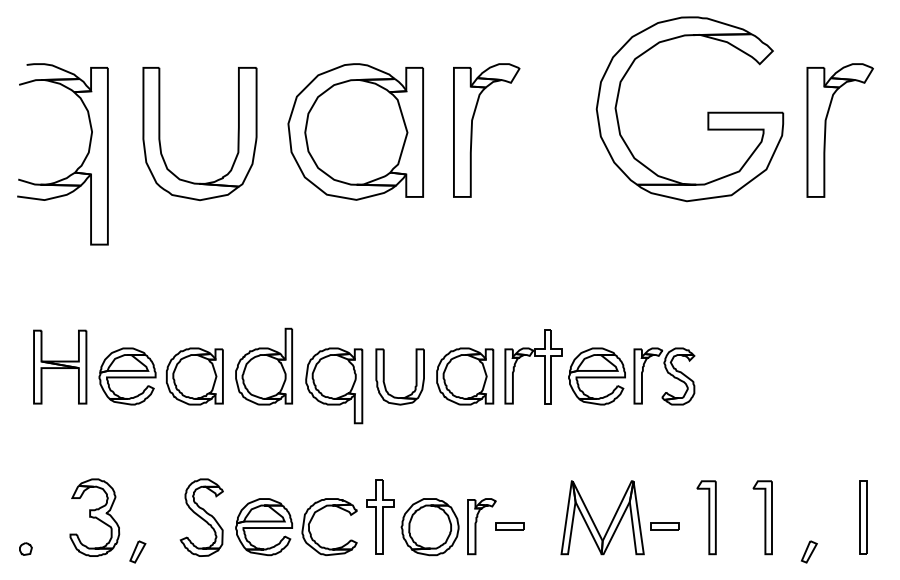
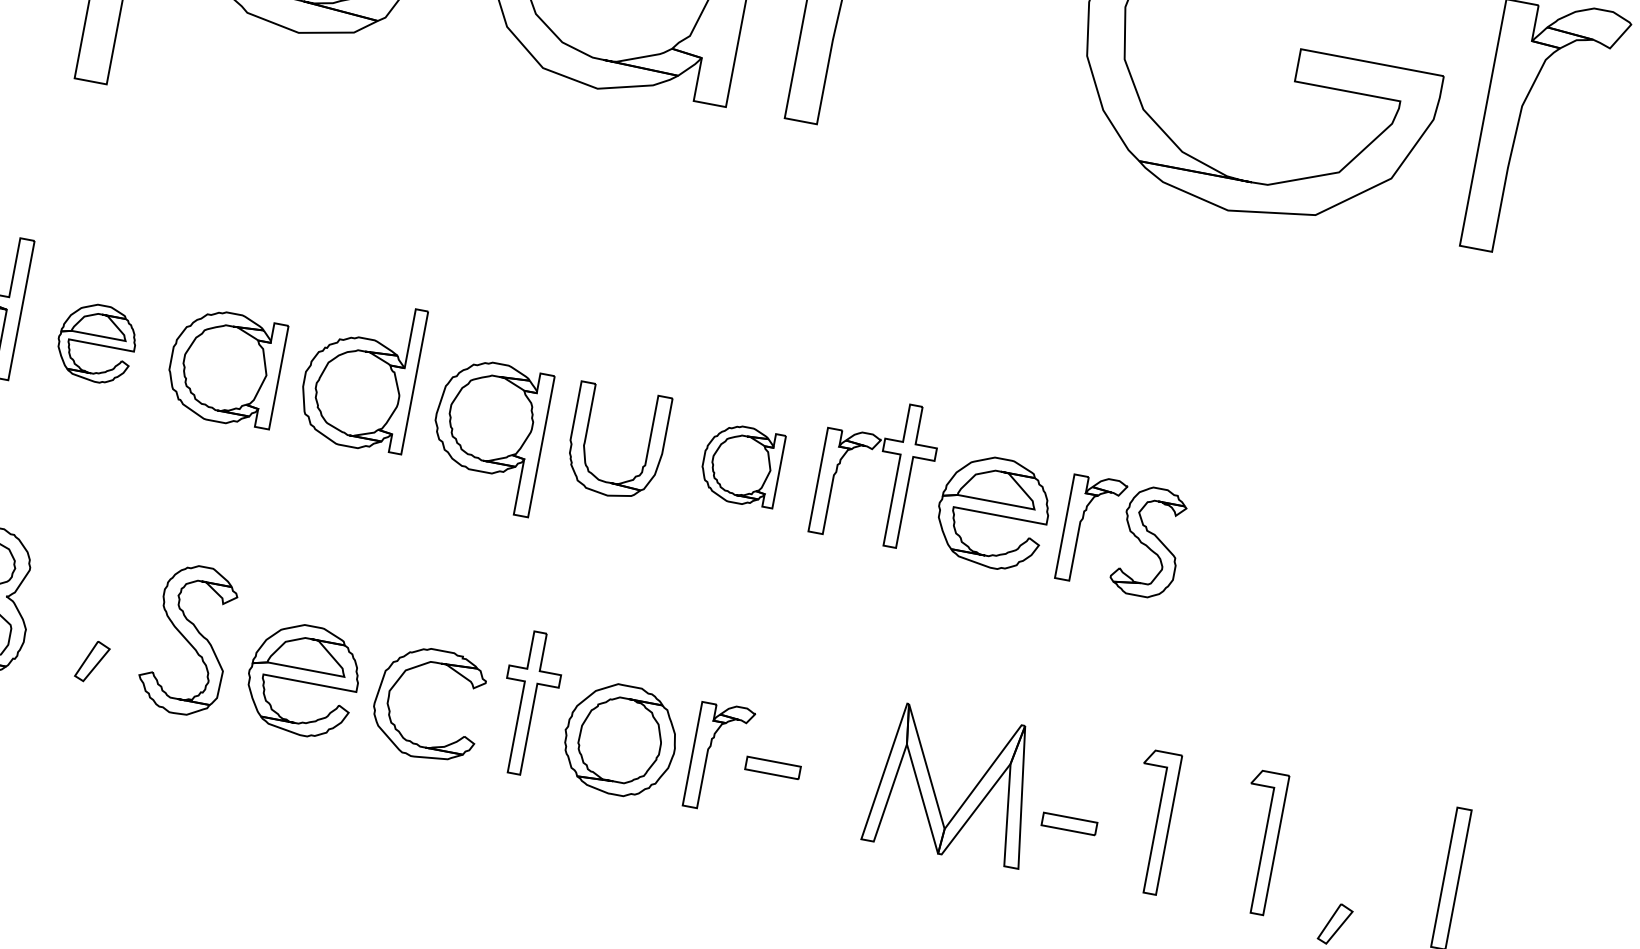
part: (127, 376) -> (96, 343), size x0.7
part: (465, 376) -> (742, 465), size x0.7
part: (137, 551) -> (91, 660), moved

